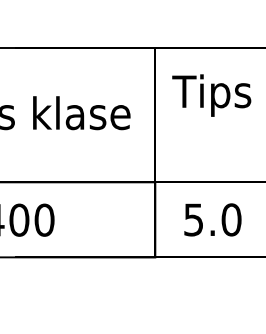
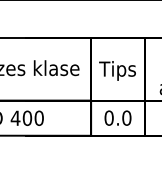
text: (211, 94) -> (117, 70), moved
text: (192, 218) -> (108, 117), 5.0 -> 0.0

